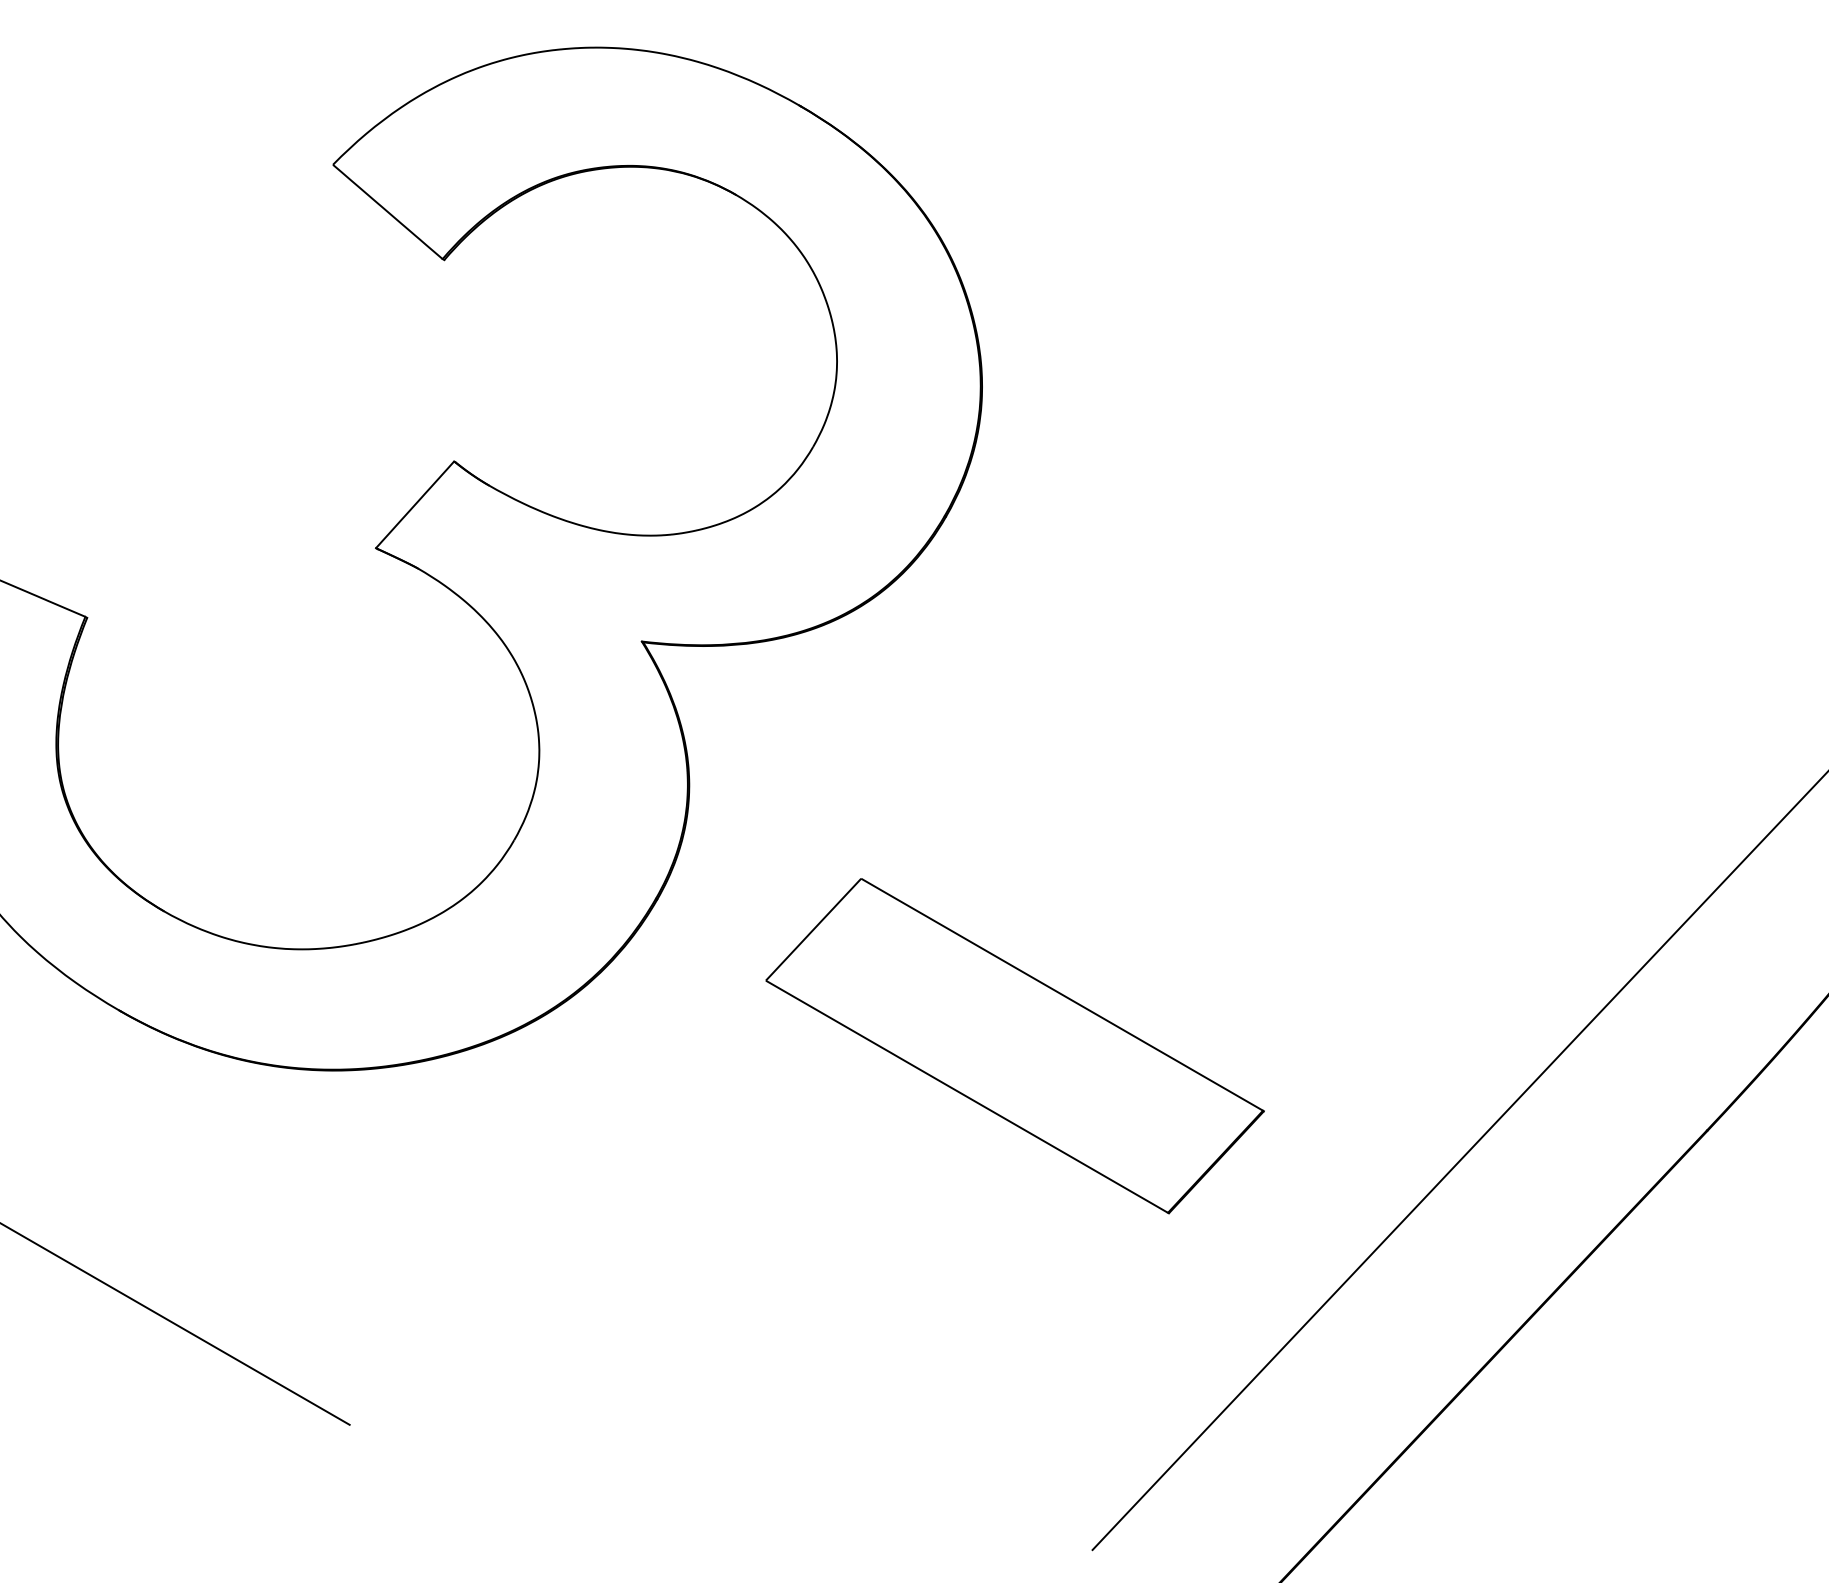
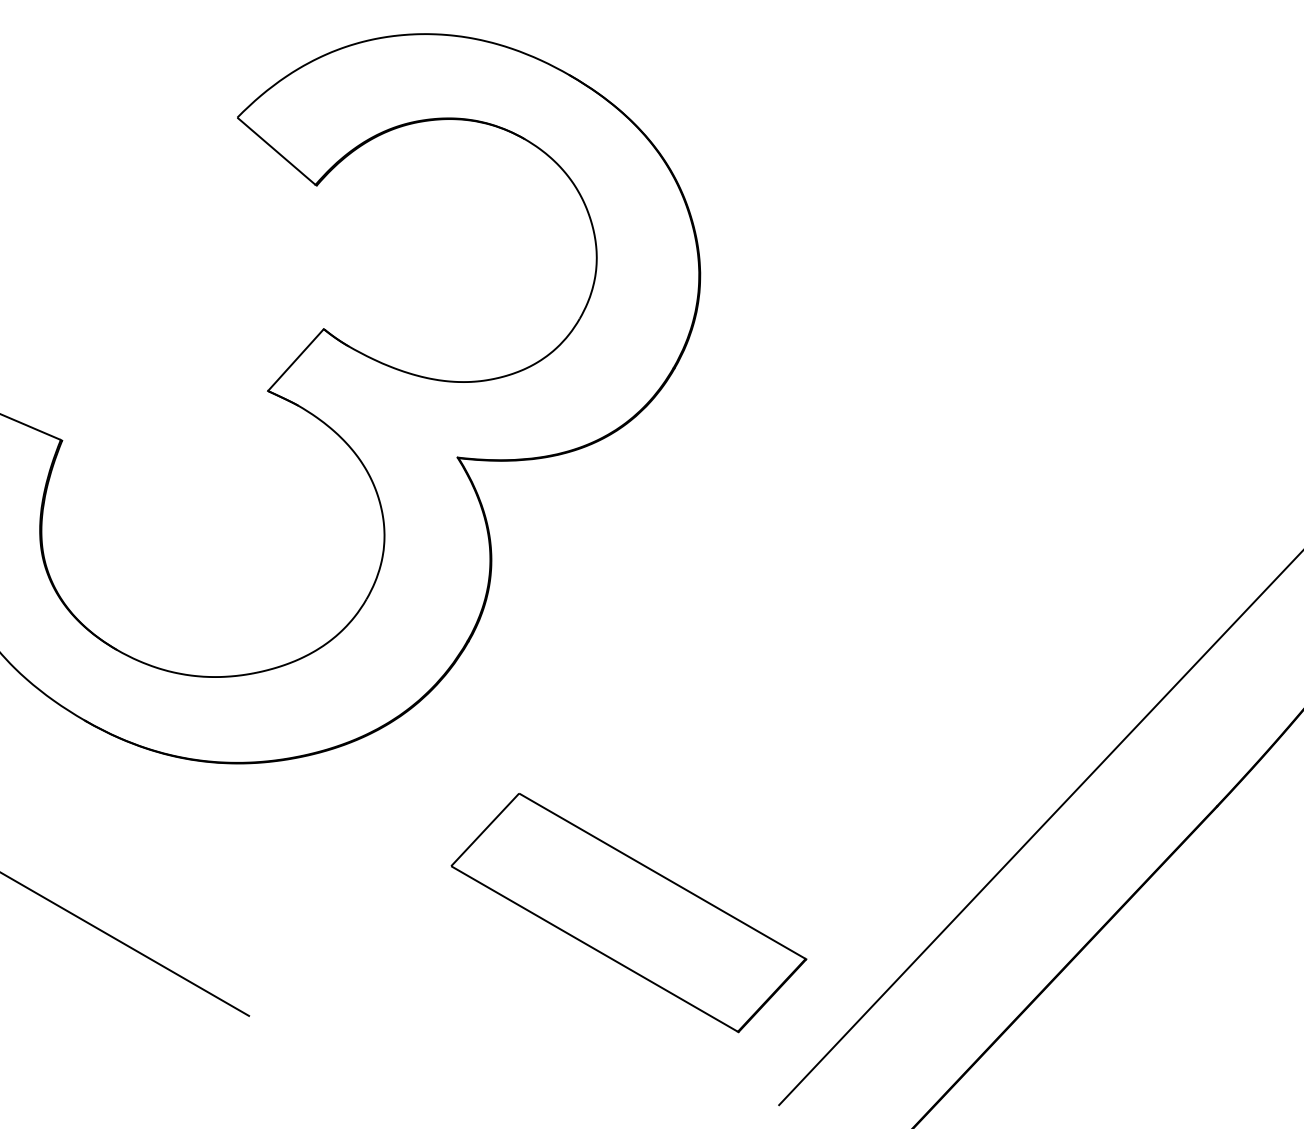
part: (1014, 1046) -> (628, 913), moved

